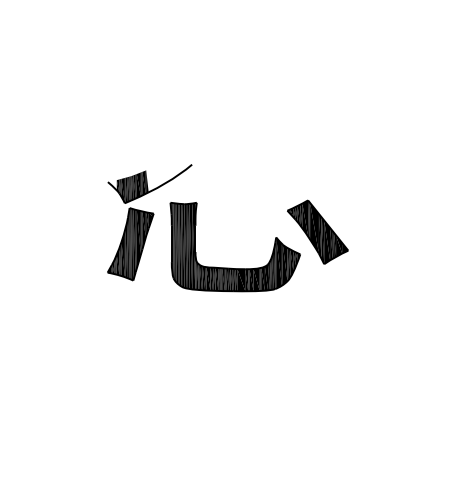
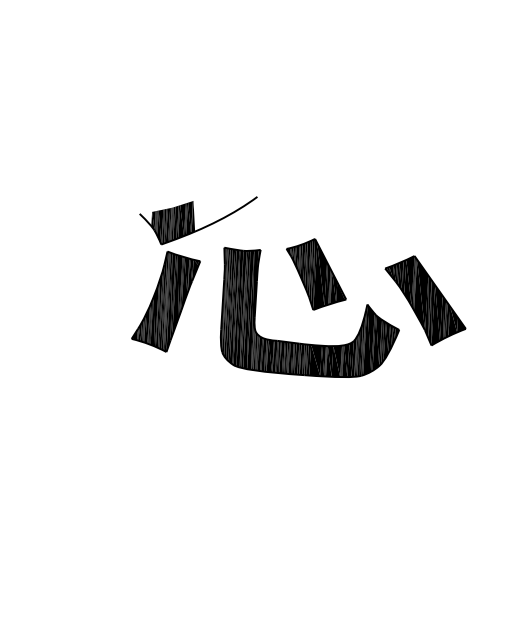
part: (237, 218) -> (315, 275), added

